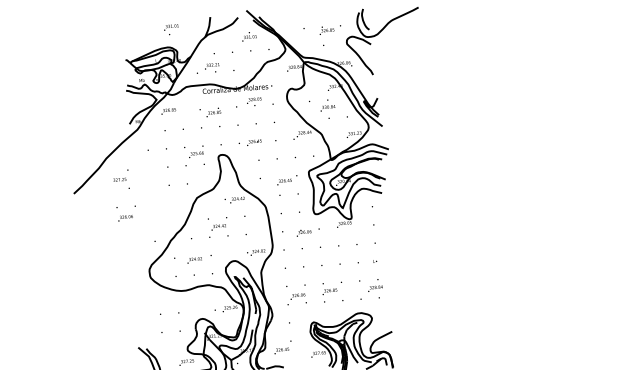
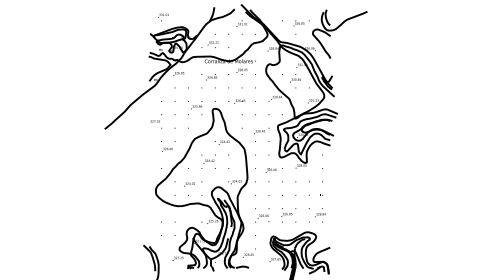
text: (171, 29) -> (163, 17), moved
text: (120, 179) -> (155, 121), moved
text: (126, 213) -> (168, 146), moved

